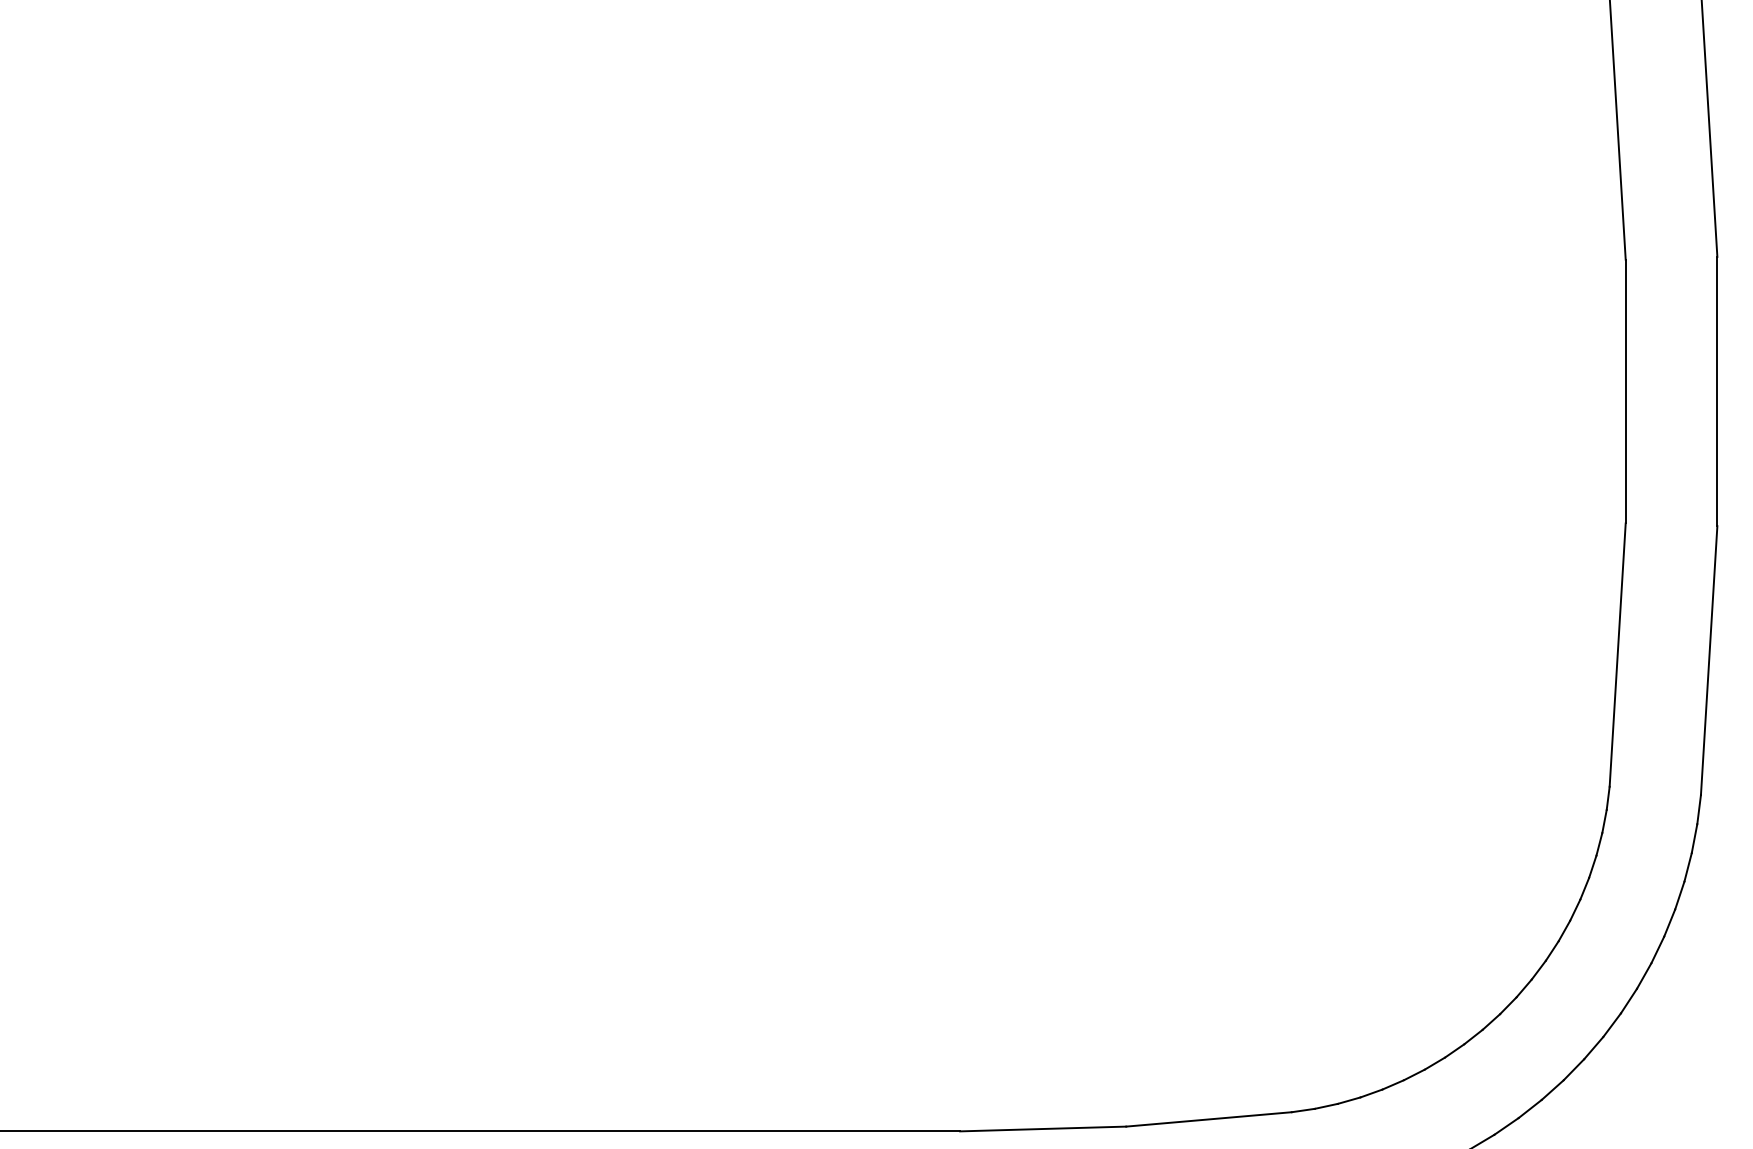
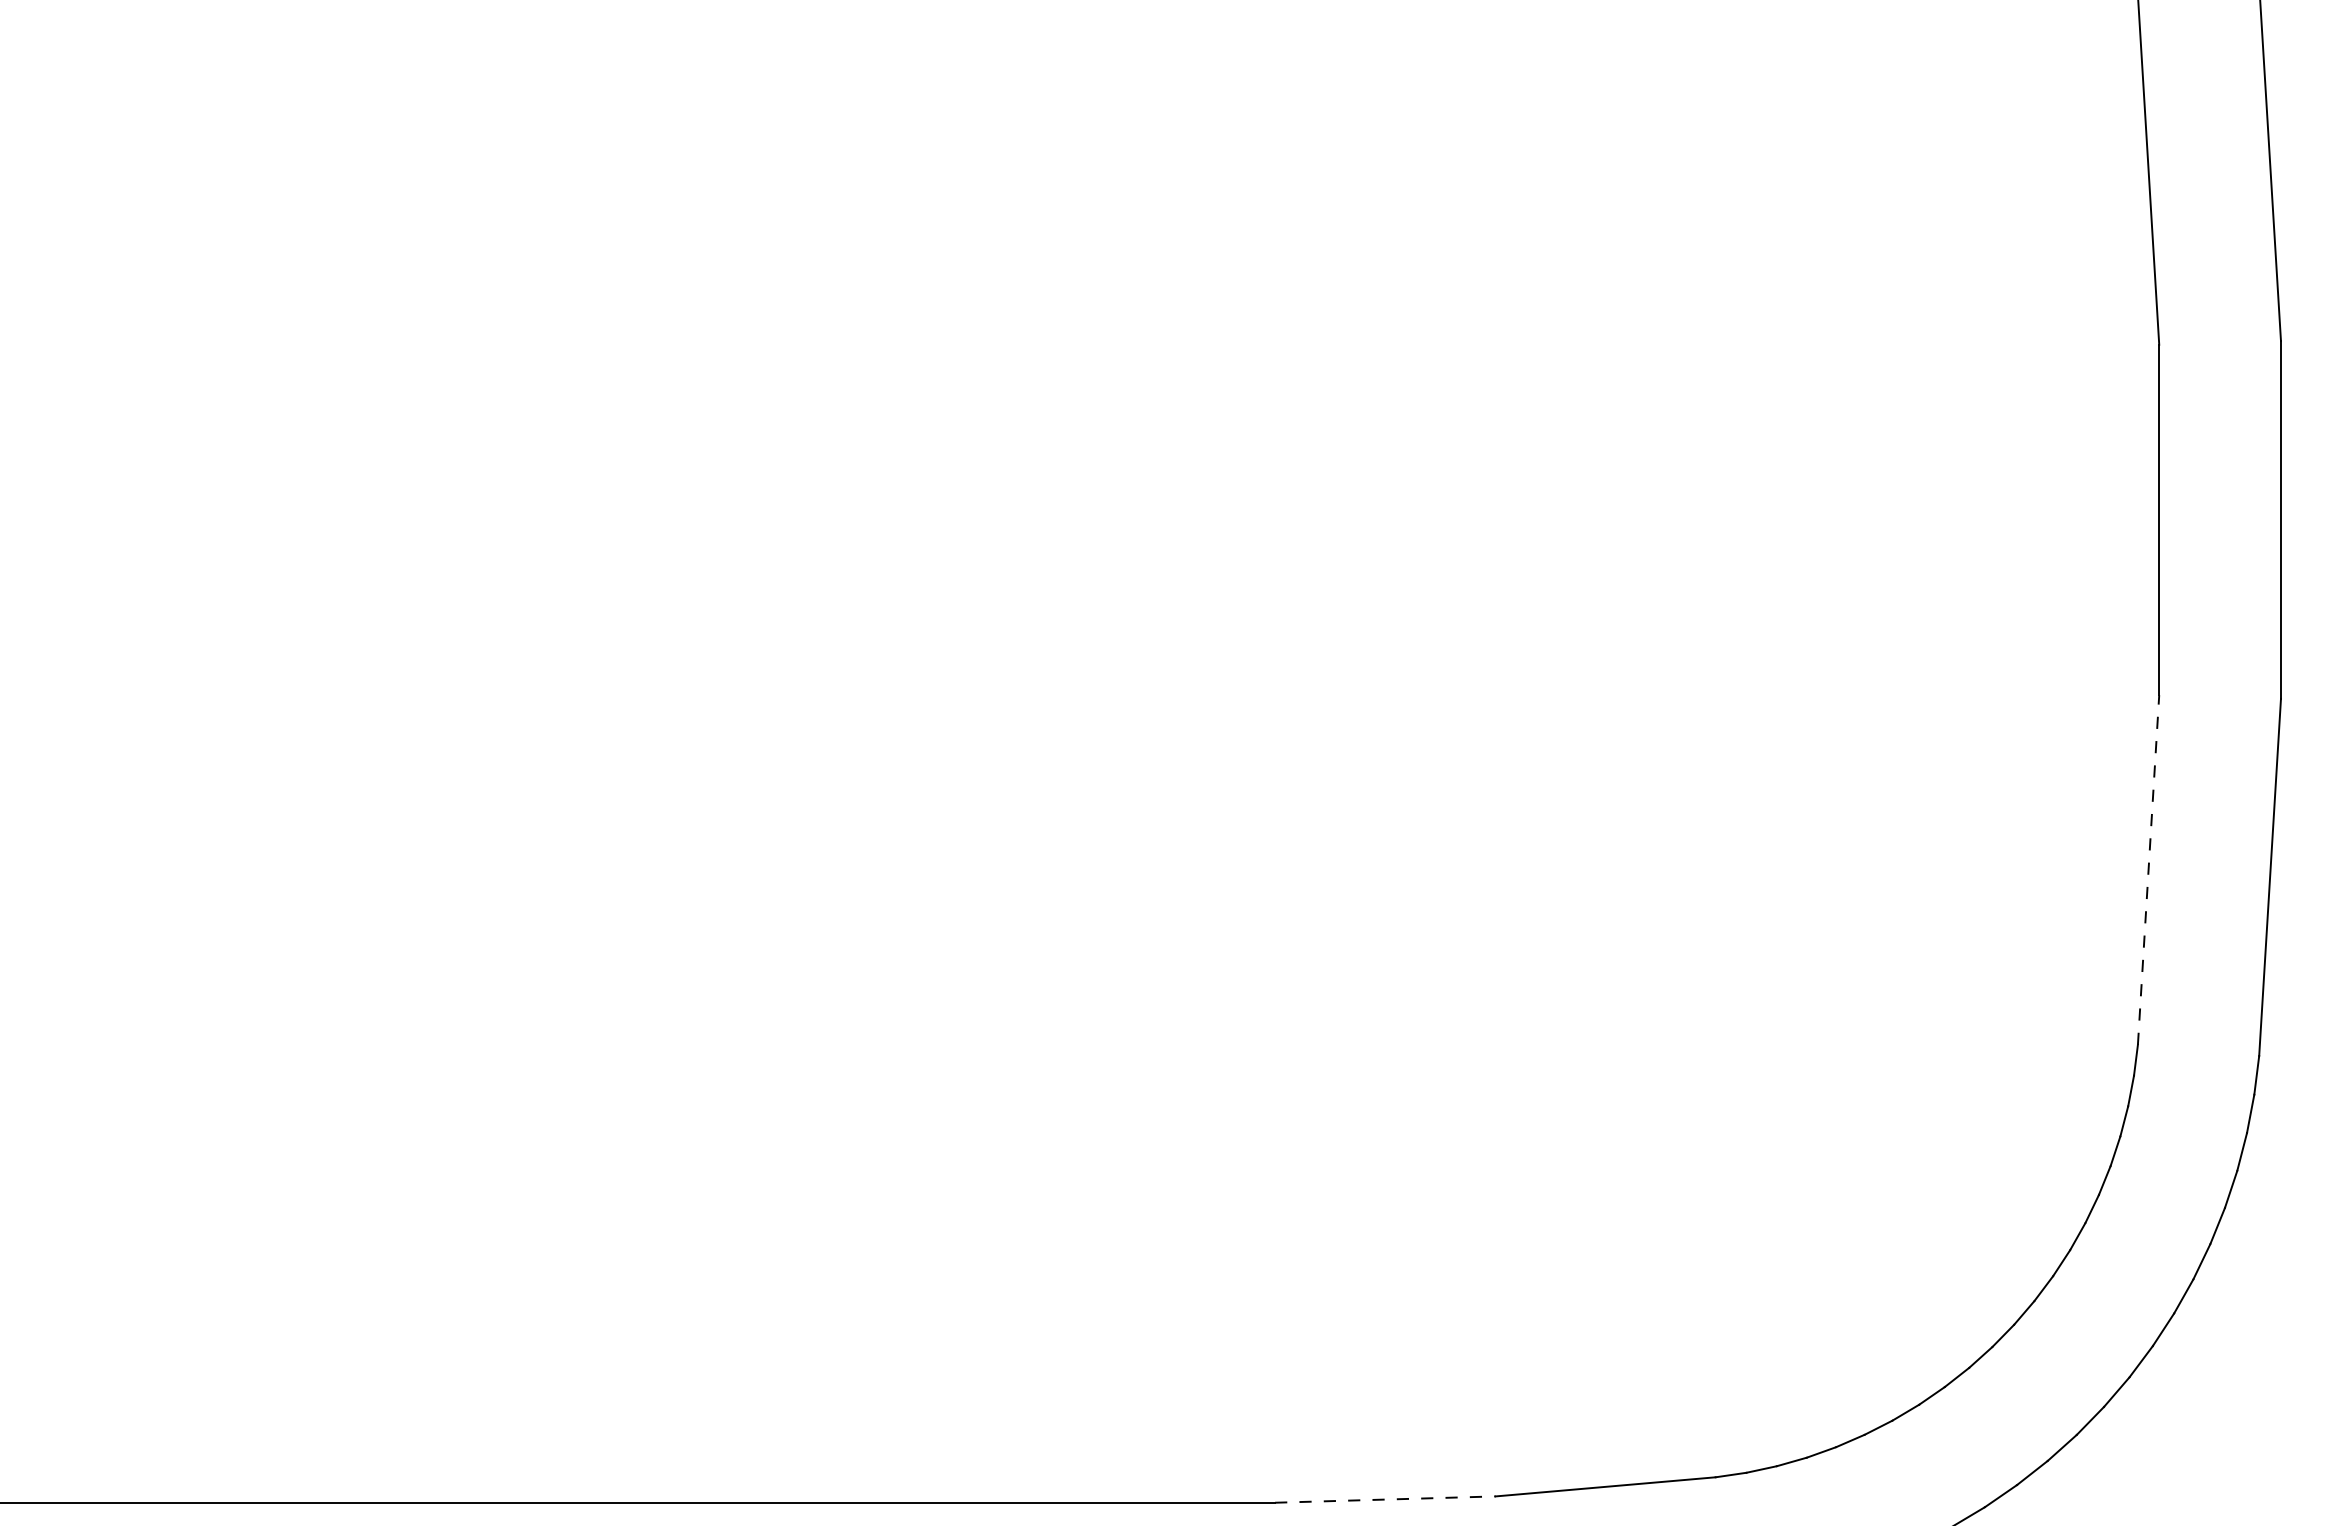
line: (1617, 654) -> (2148, 869), solid -> dashed
line: (1043, 1128) -> (1385, 1499), solid -> dashed

